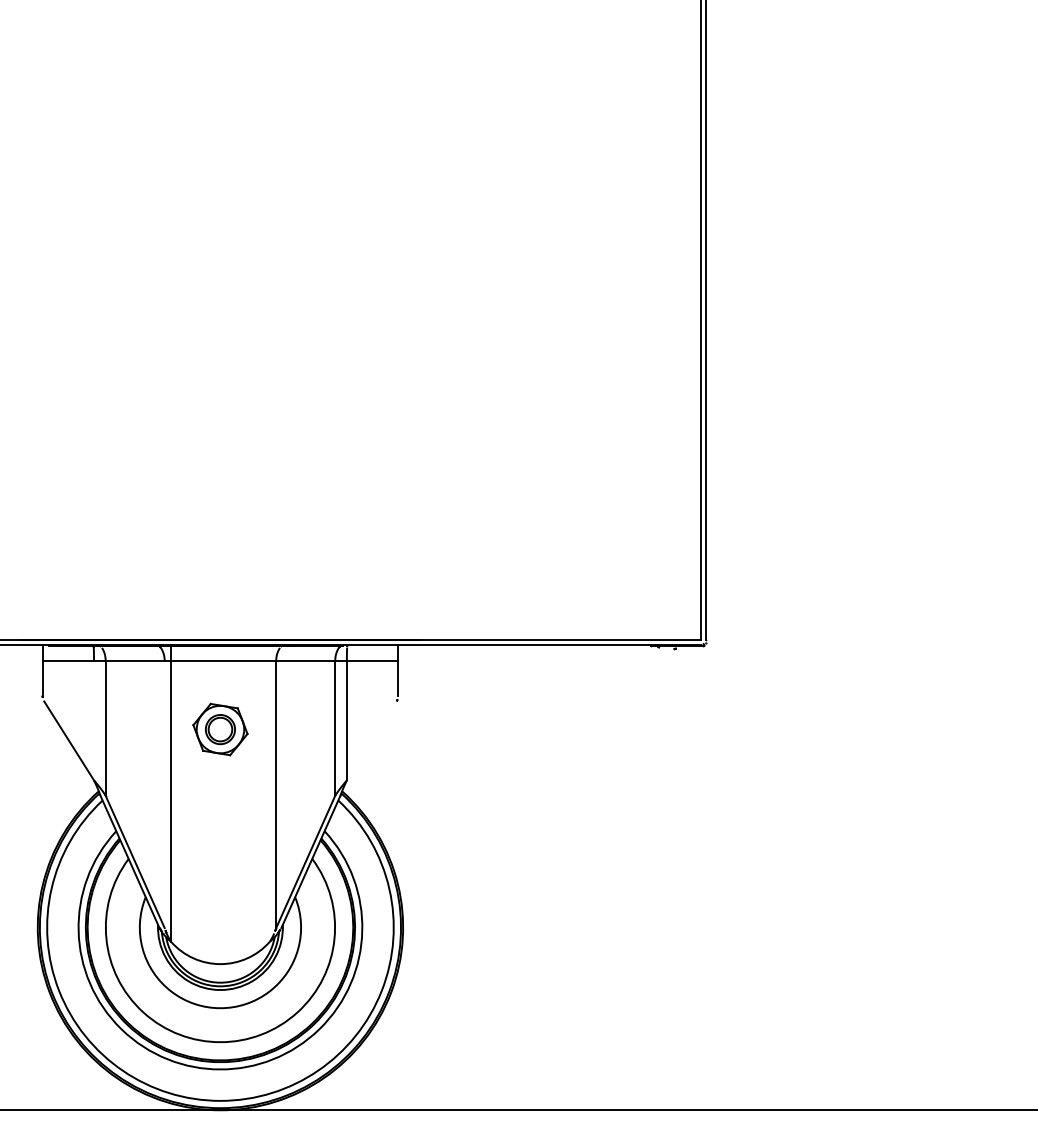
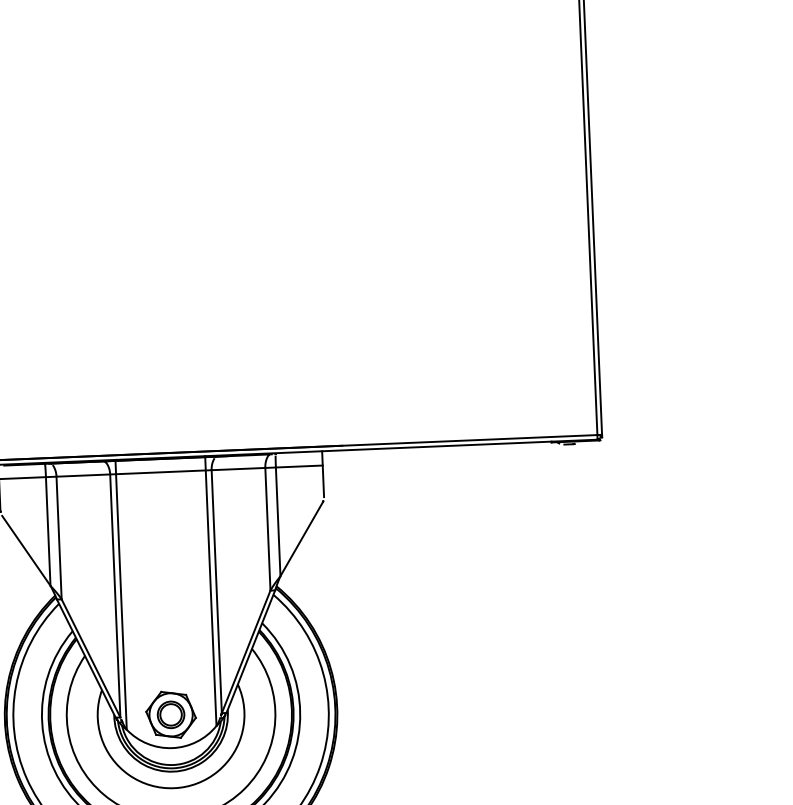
line: (94, 720) -> (48, 531), added
part: (220, 729) -> (171, 714), moved
line: (371, 740) -> (301, 538), added
line: (269, 793) -> (210, 591), added
line: (164, 794) -> (115, 595), added

